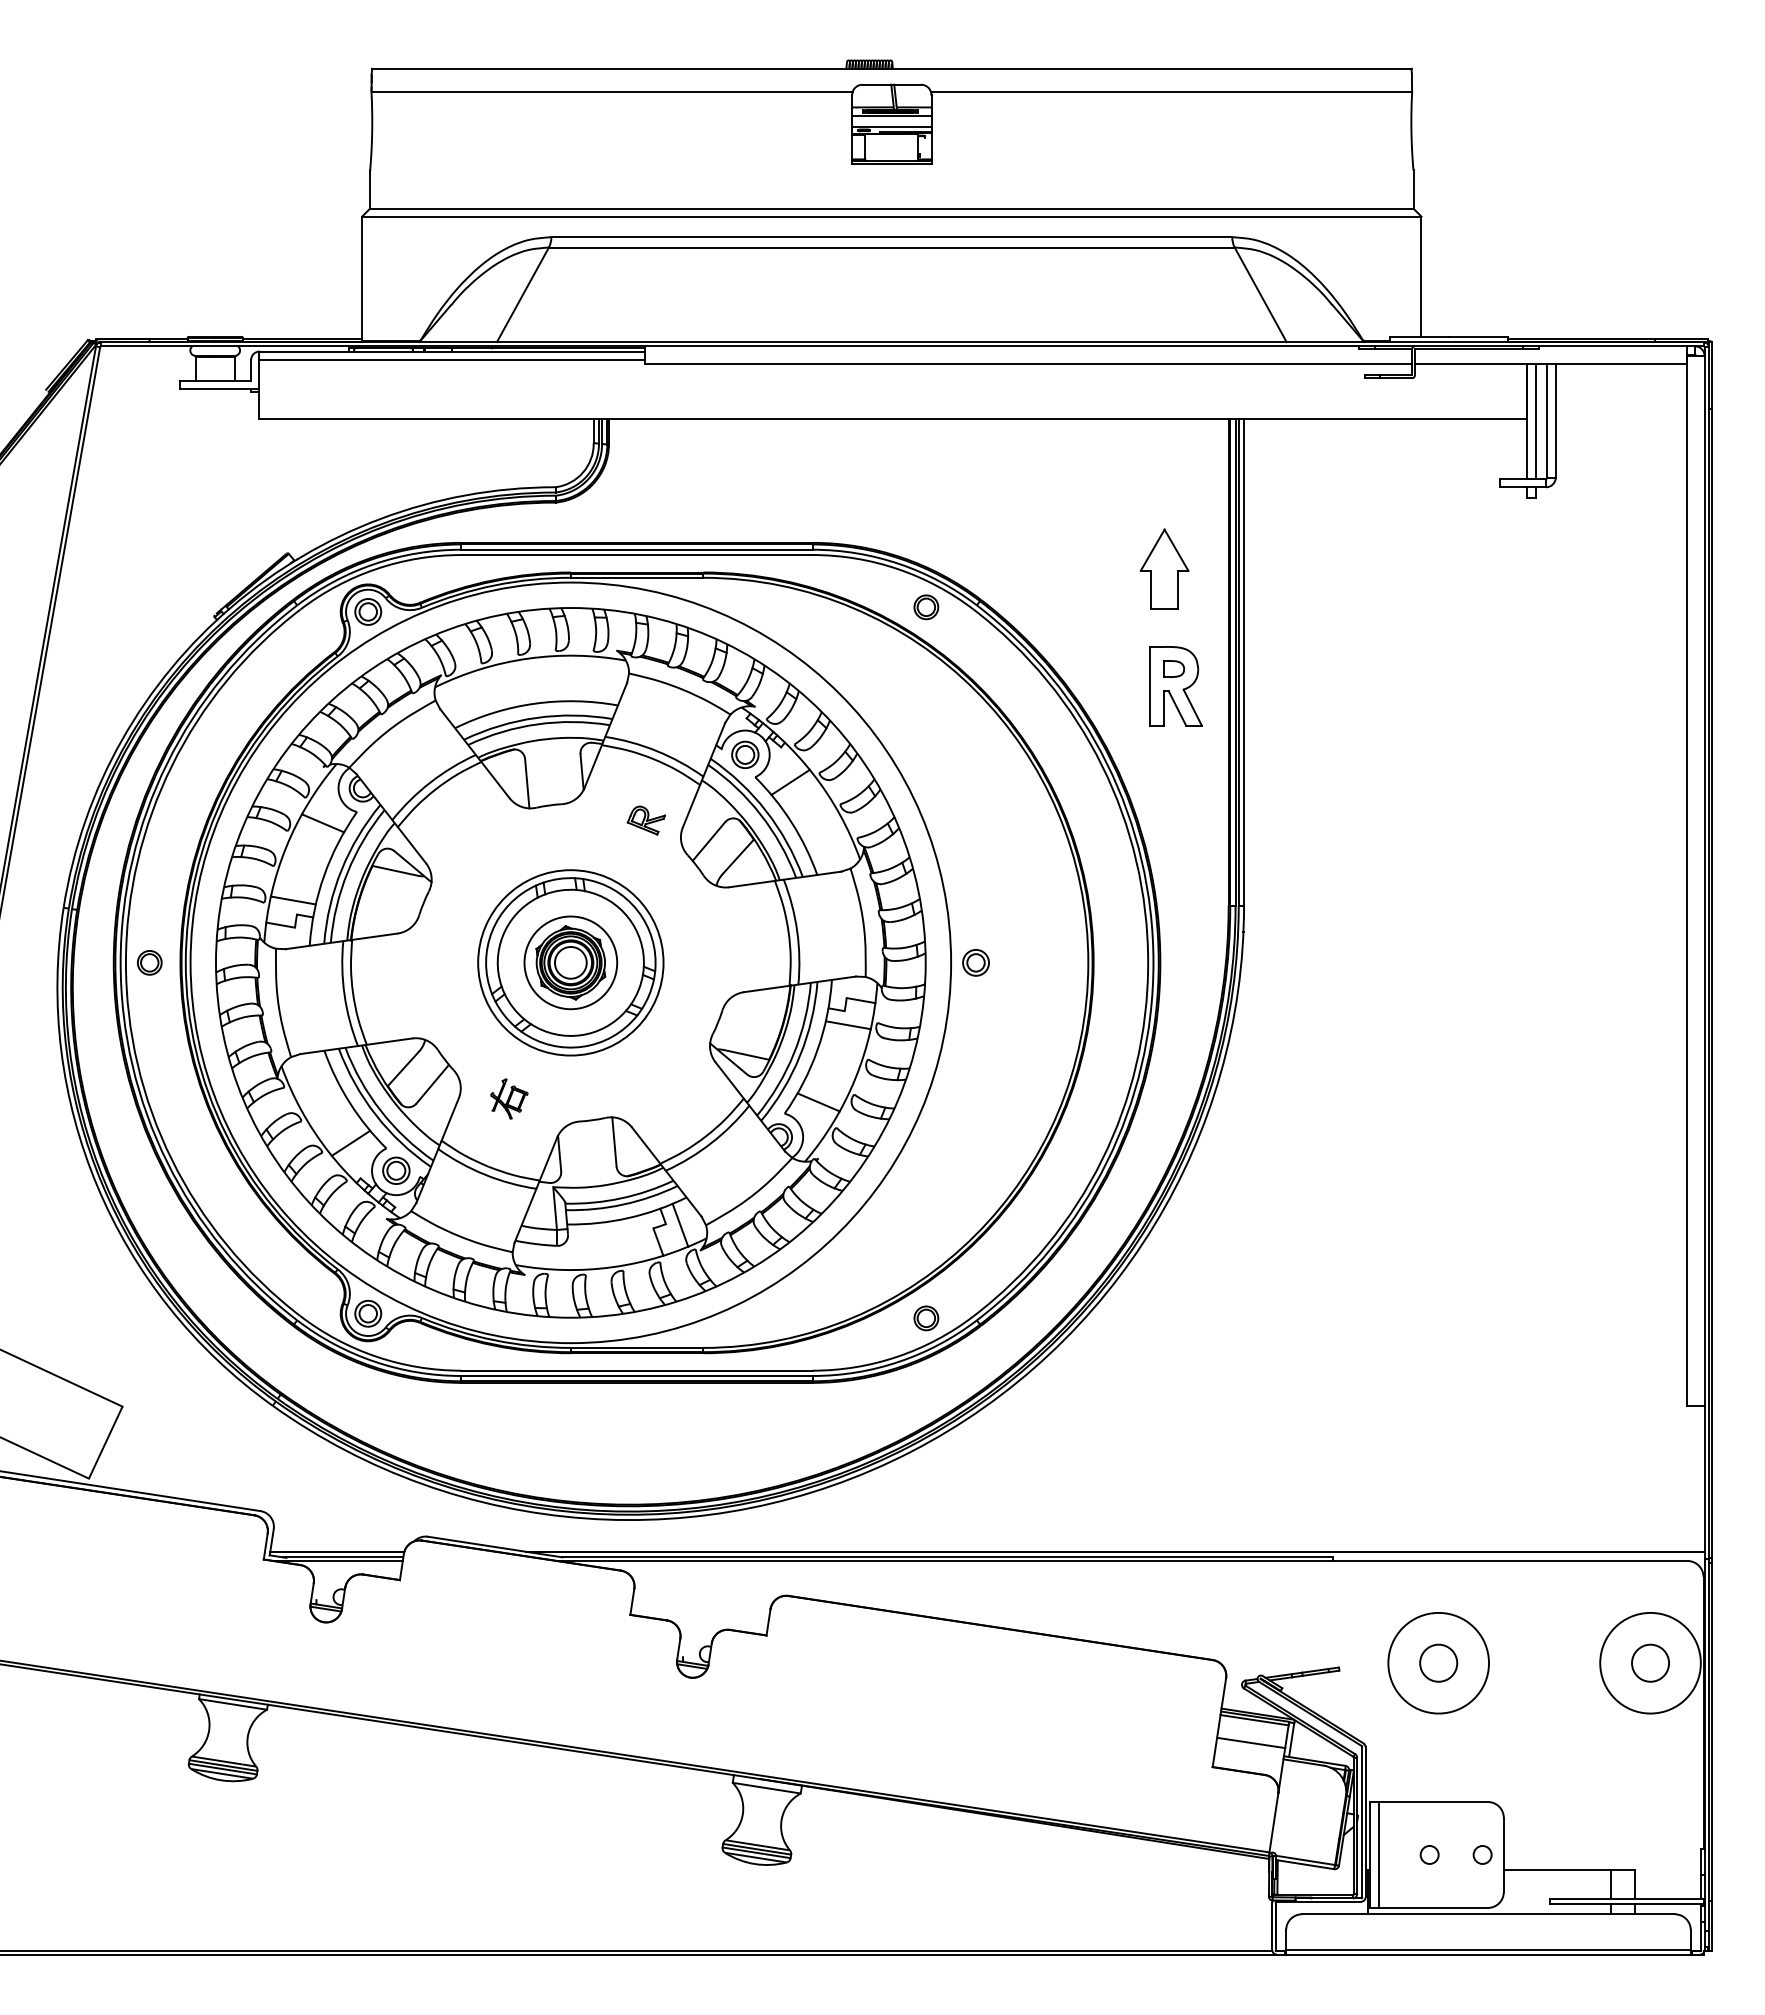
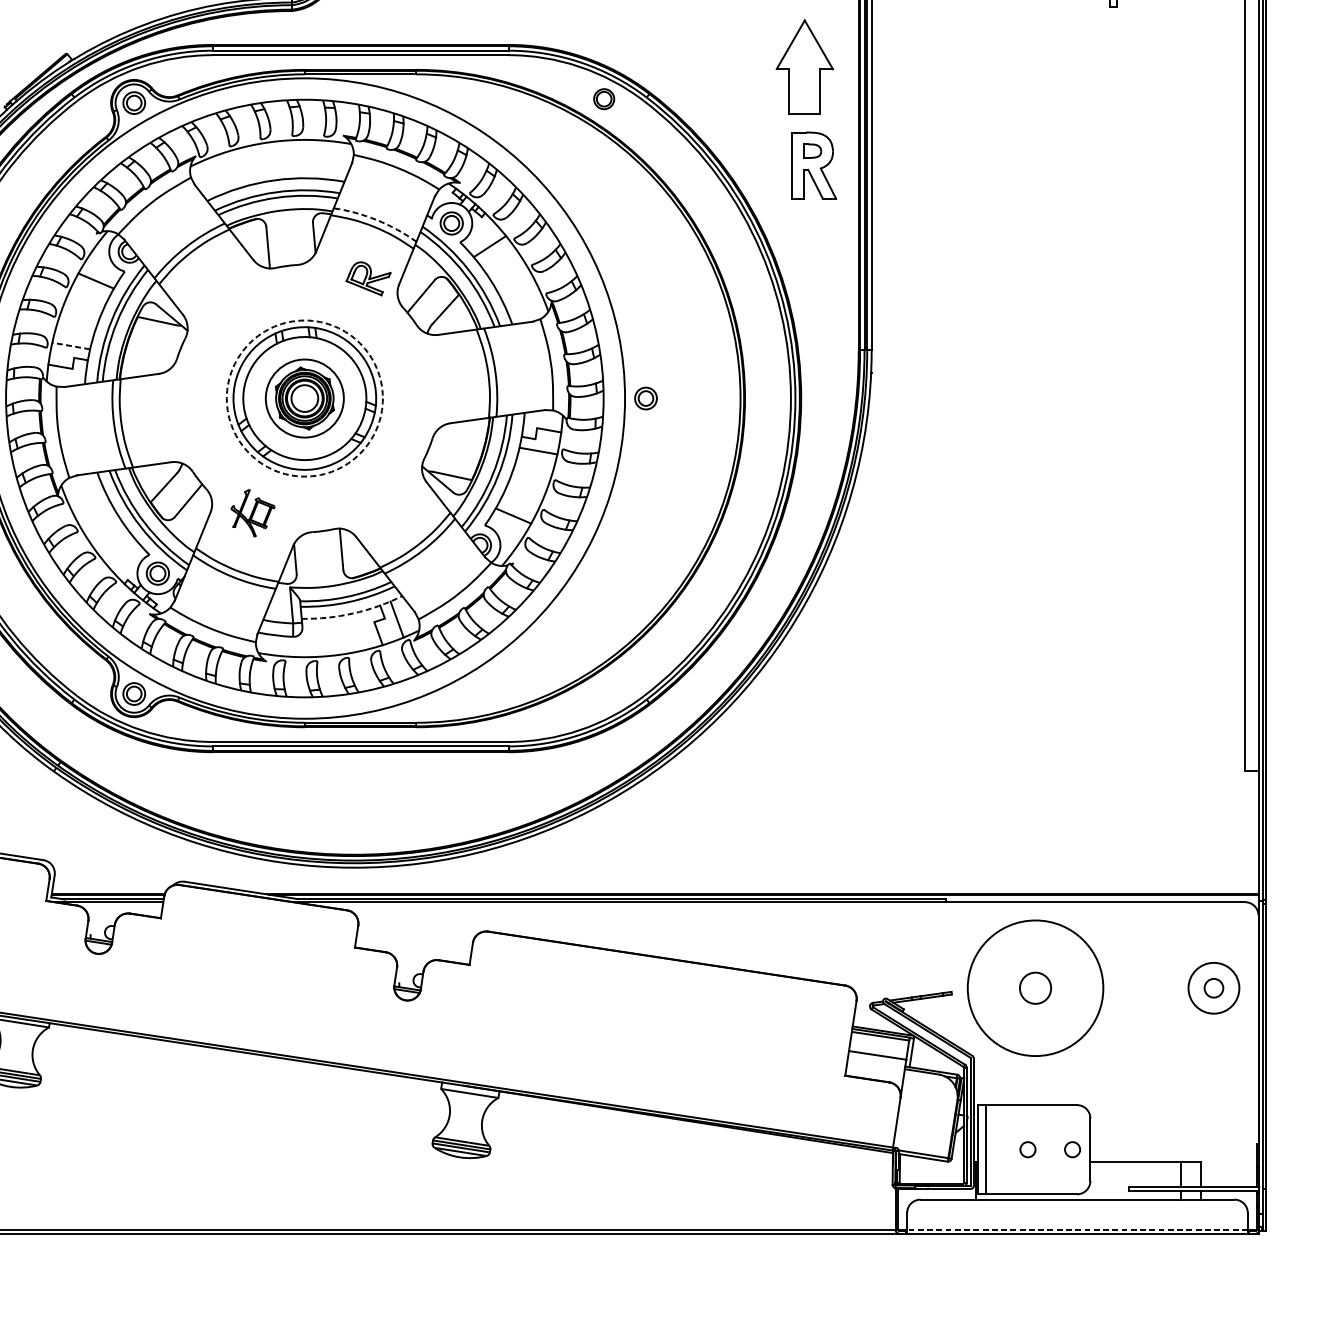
part: (1164, 568) -> (804, 66), size x1.4
arc: (656, 751) -> (376, 220), solid -> dashed
part: (645, 820) -> (367, 278), size x1.4
line: (293, 900) -> (71, 346), solid -> dashed
circle: (570, 962) -> (304, 398), solid -> dashed
part: (509, 1098) -> (253, 512), size x1.4
line: (350, 1142) -> (119, 549), removed
arc: (628, 1218) -> (353, 613), solid -> dashed
part: (926, 1318) -> (604, 698), removed
circle: (1438, 1662) -> (1035, 987), size x1.6
circle: (1650, 1662) -> (1213, 987), size x0.6
circle: (1650, 1662) -> (1213, 987), size x0.6
line: (1487, 1950) -> (1076, 1230), solid -> dashed

